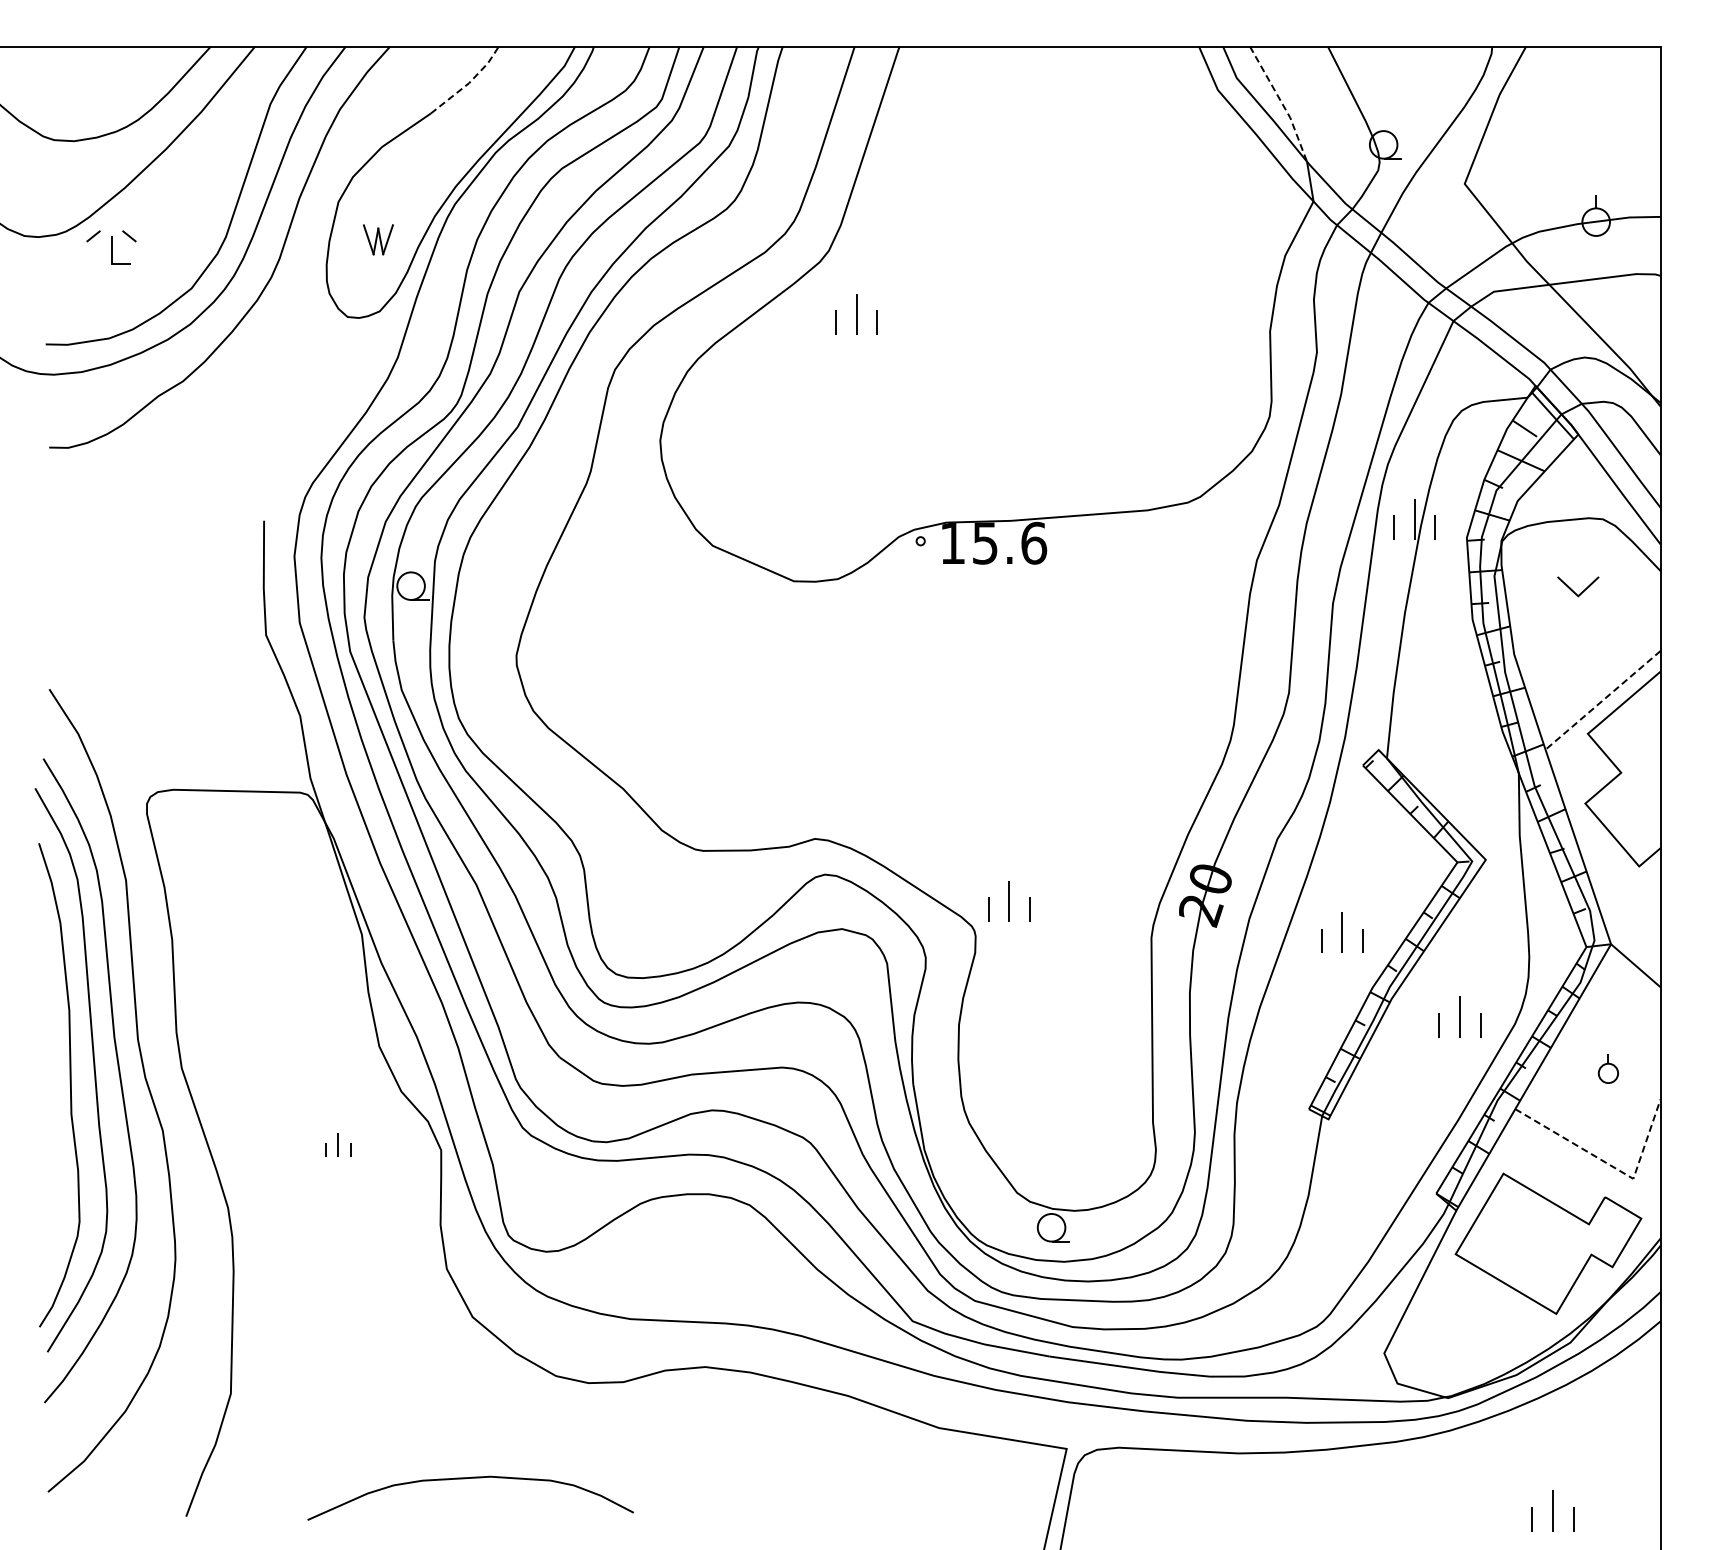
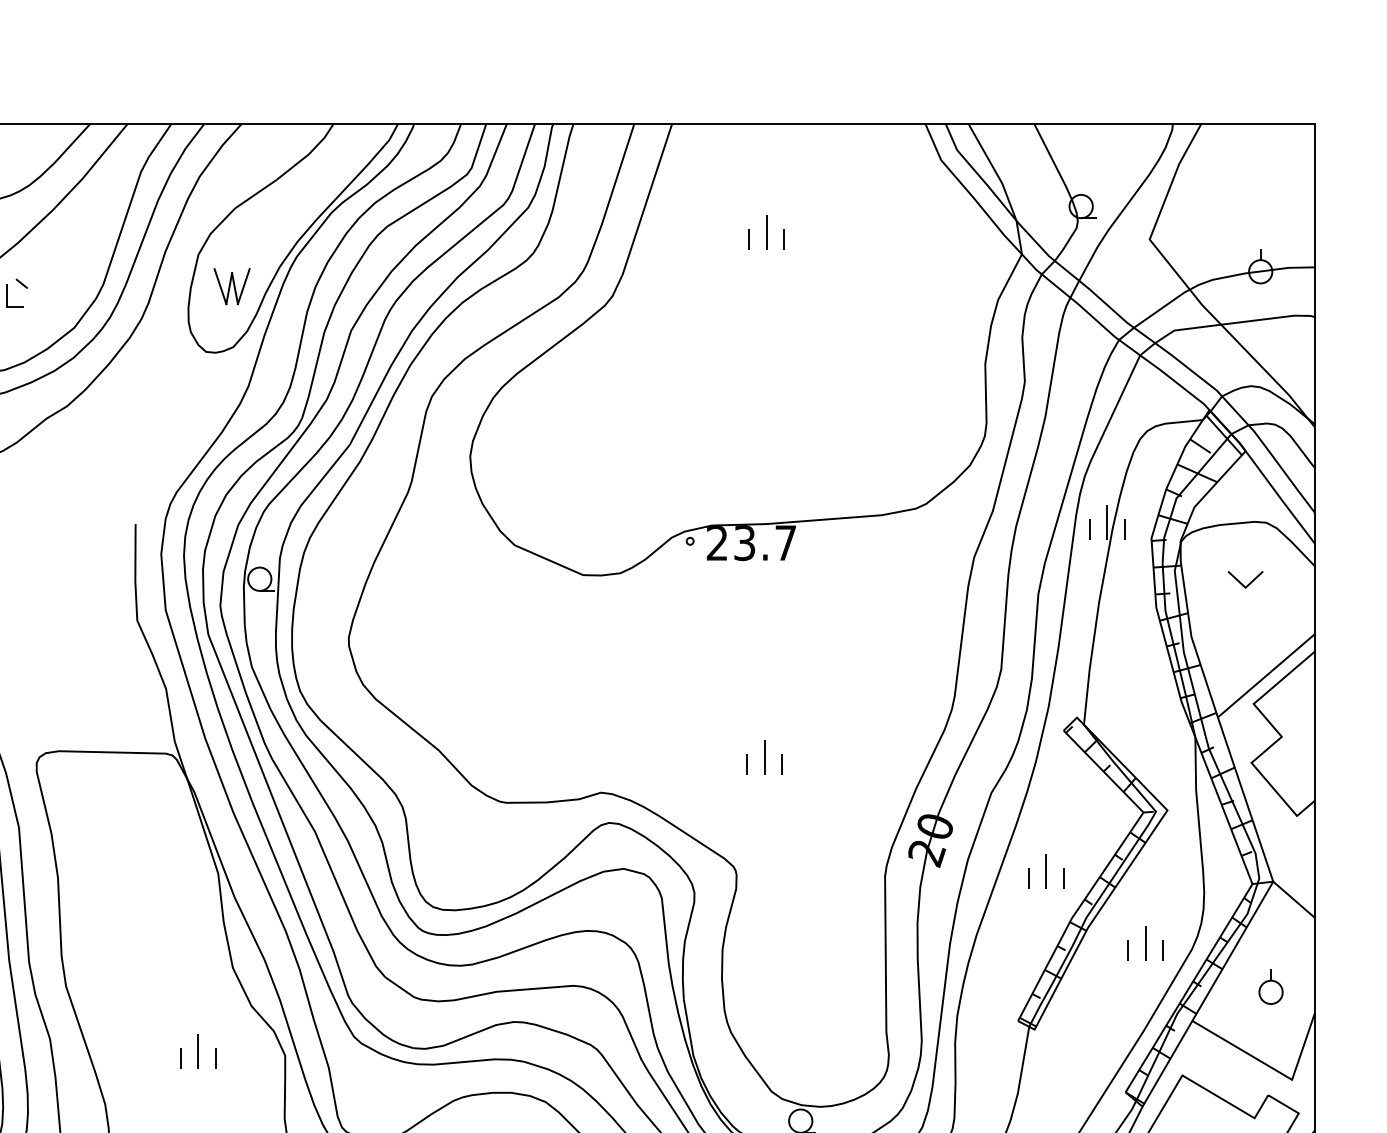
line: (469, 83) -> (309, 154), dashed -> solid
line: (1282, 103) -> (995, 171), dashed -> solid
part: (378, 239) -> (232, 286), size x1.43
part: (856, 314) -> (766, 232), moved
text: (993, 542) -> (751, 542), 15.6 -> 23.7
line: (1603, 700) -> (1266, 675), dashed -> solid
part: (1009, 901) -> (765, 757), moved
part: (1608, 1068) -> (1271, 986), size x1.43
part: (338, 1144) -> (198, 1050), size x1.67
line: (1611, 1165) -> (1273, 1068), dashed -> solid

